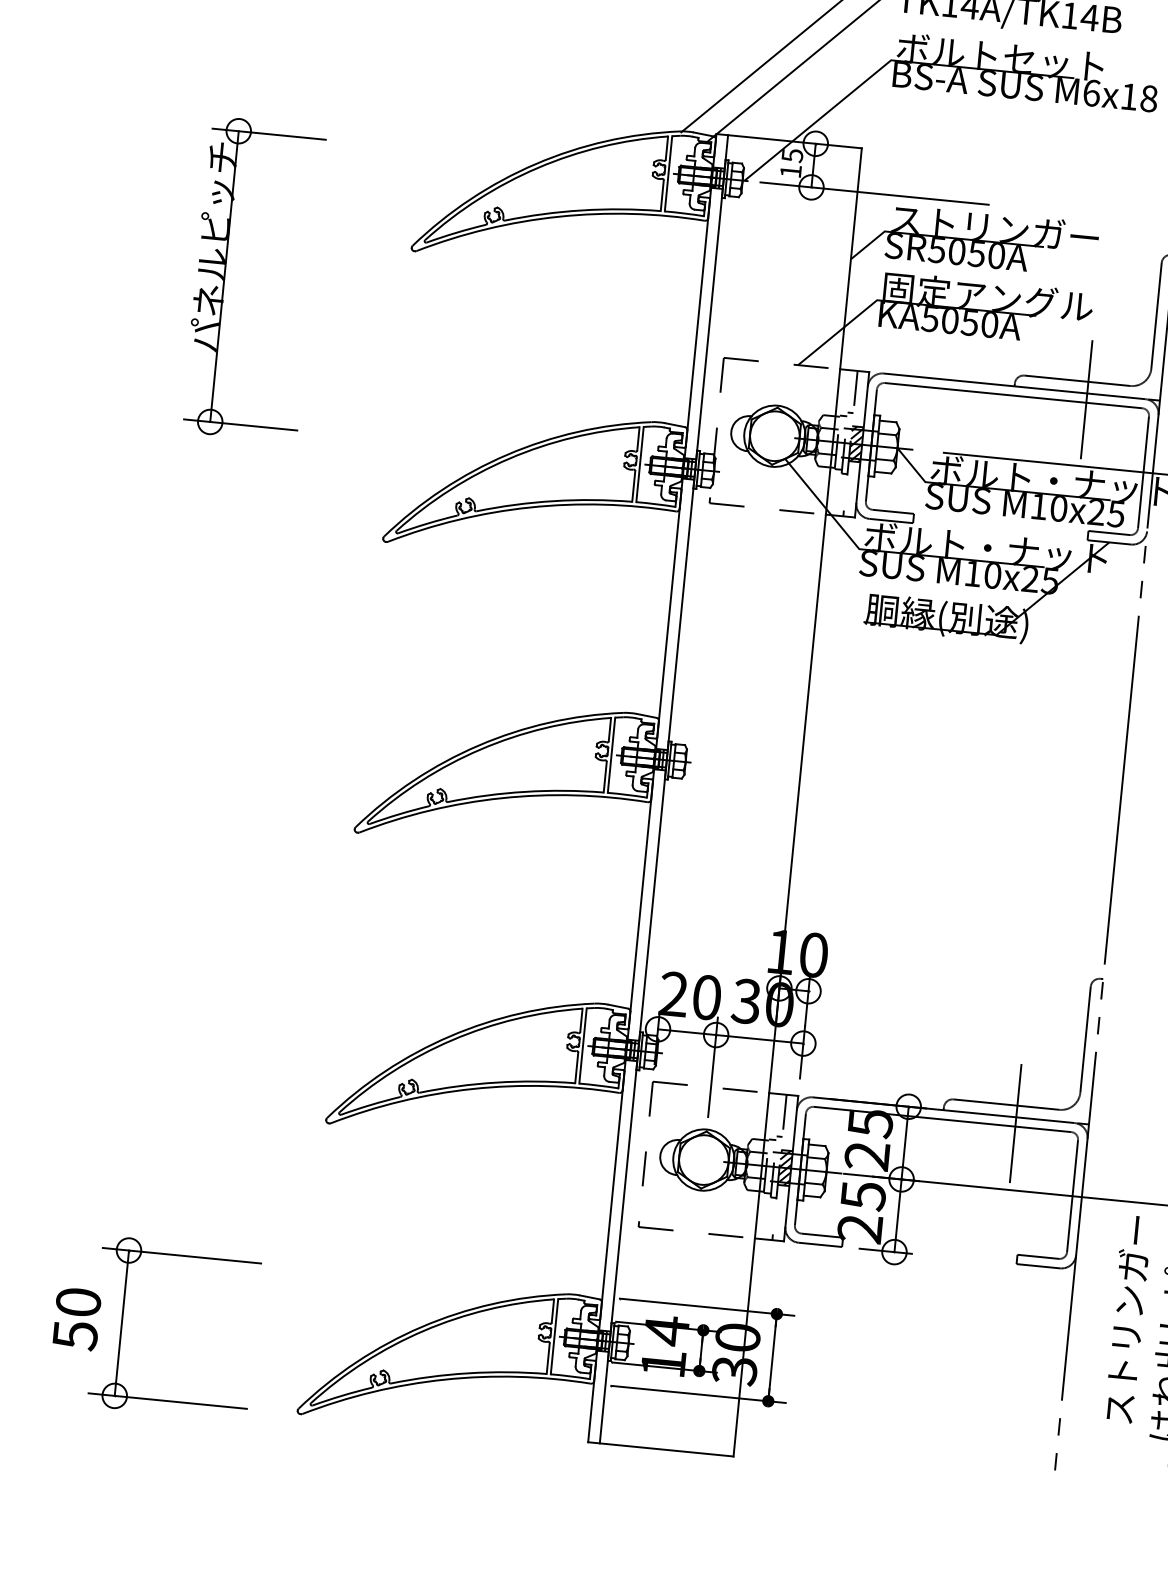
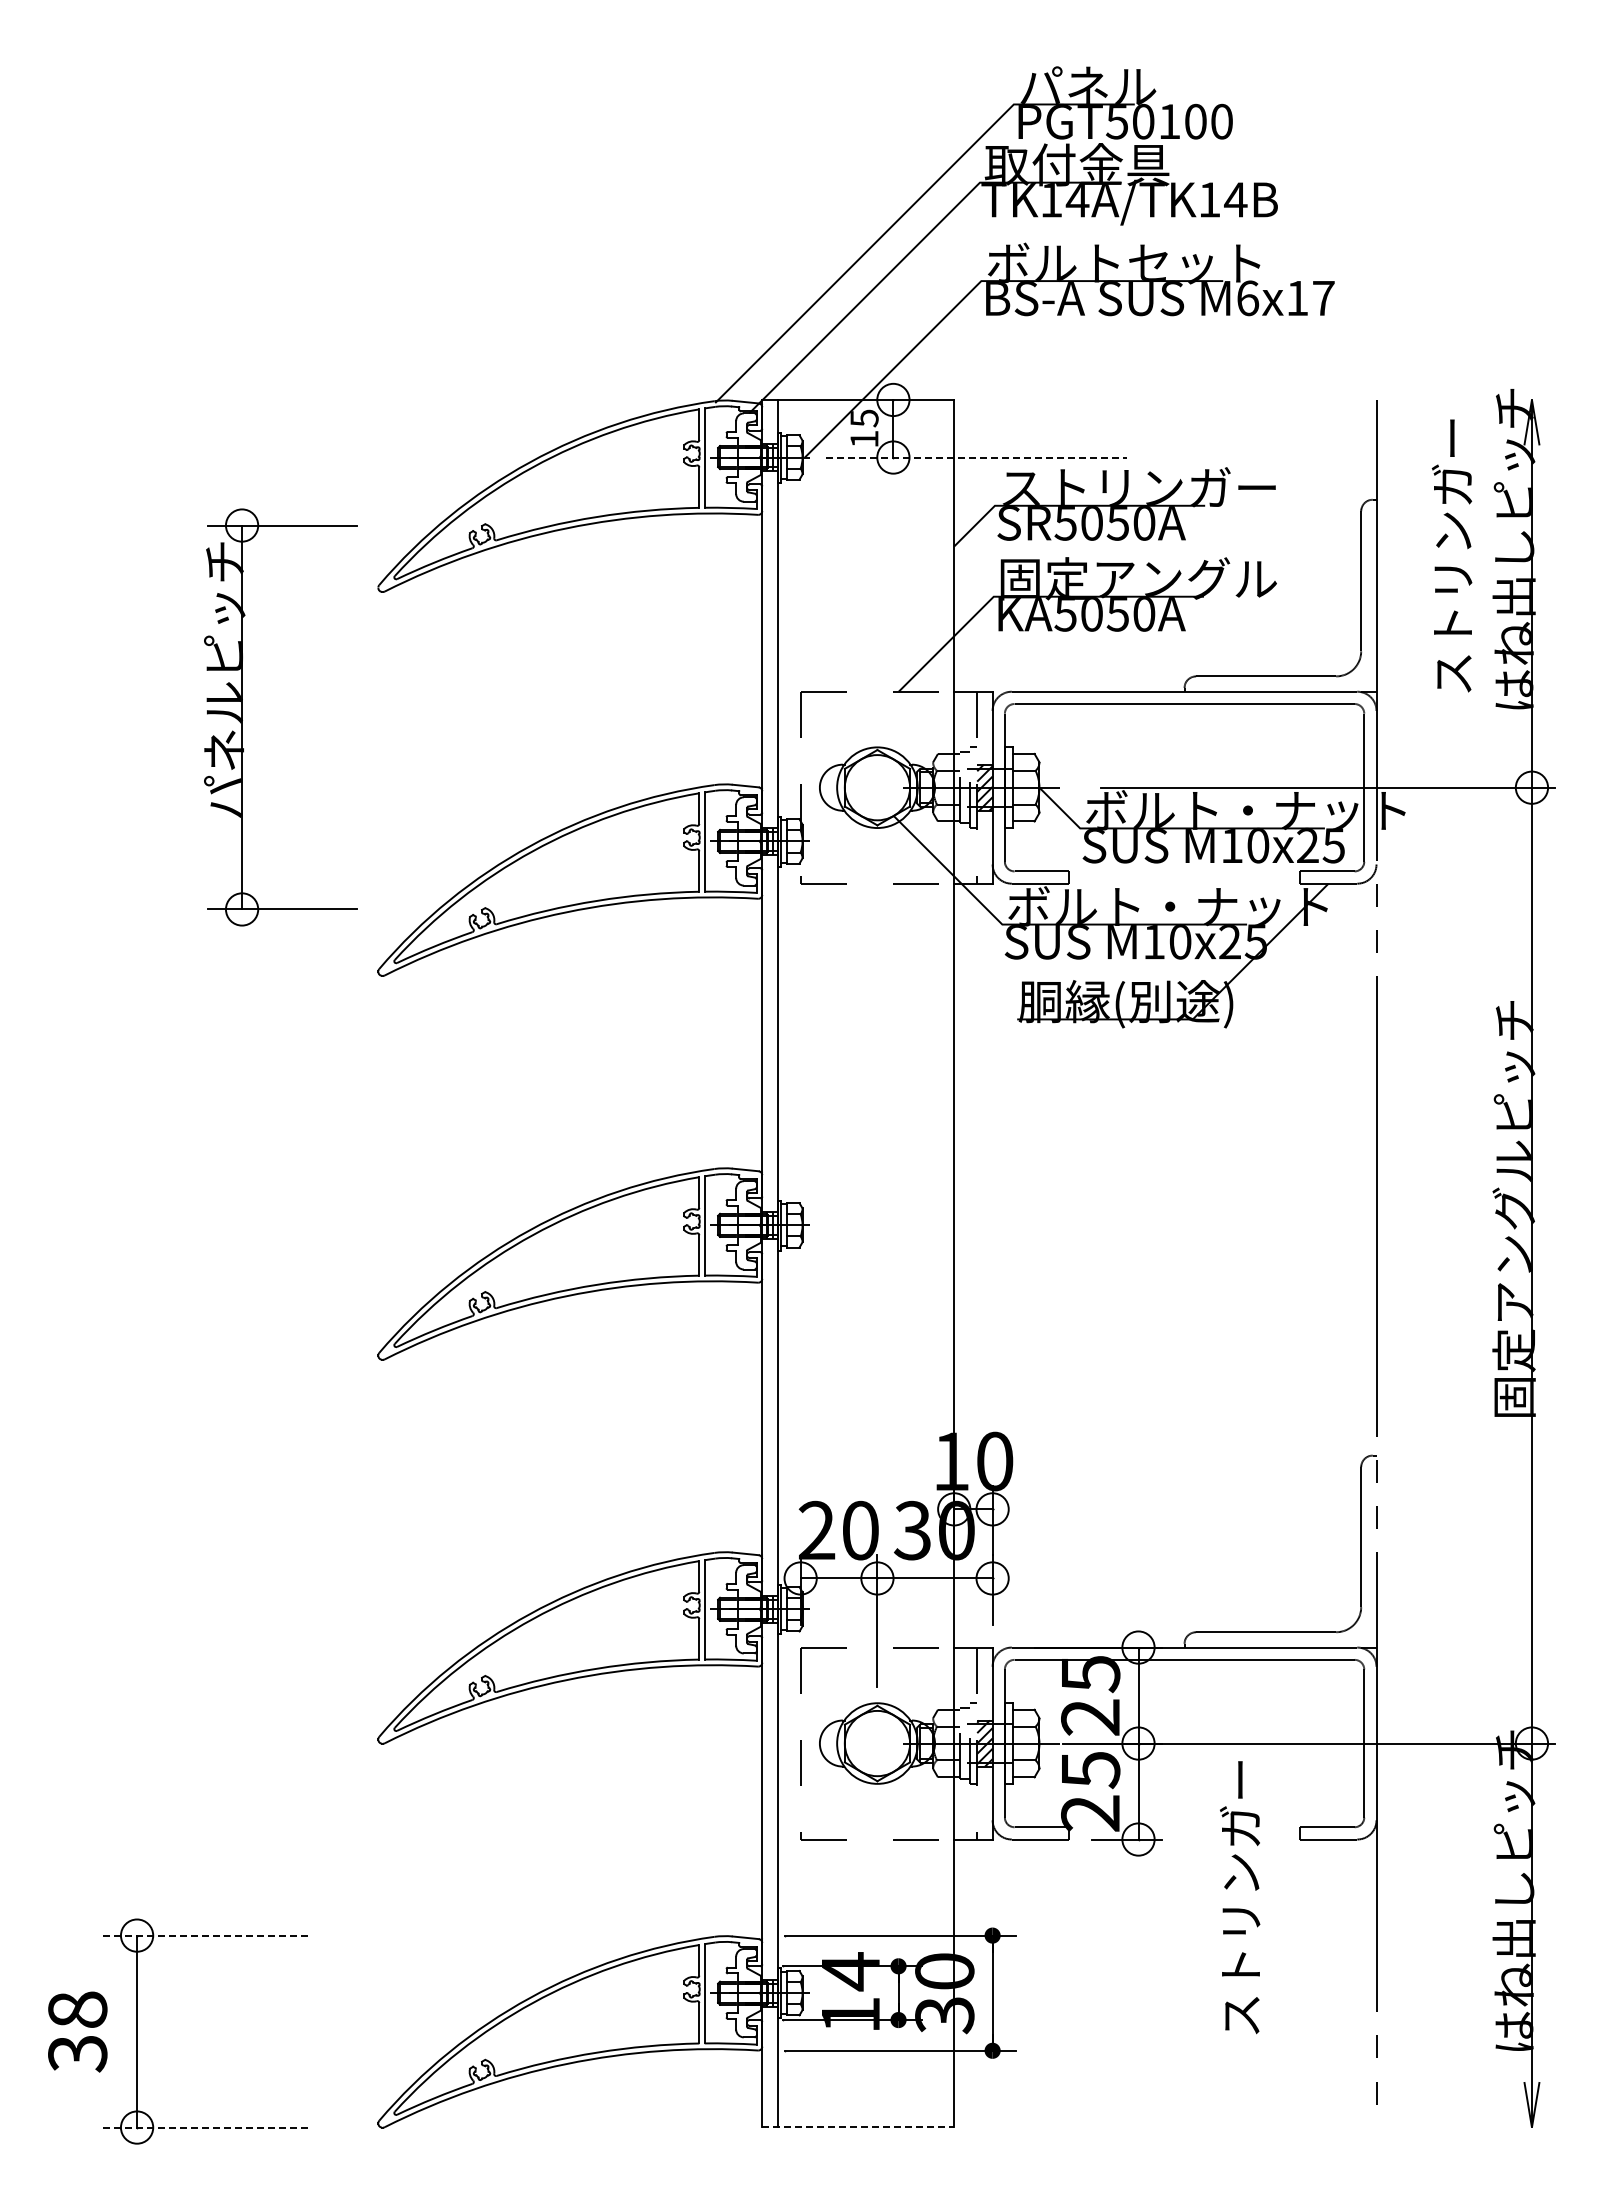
text: (1148, 98) -> (1323, 298), M6x18 -> M6x17
line: (874, 193) -> (976, 457), solid -> dashed
part: (224, 276) -> (242, 717), moved
line: (1086, 399) -> (1280, 699), removed
line: (1015, 1123) -> (1280, 1655), removed
line: (182, 1255) -> (207, 1935), solid -> dashed
text: (76, 1318) -> (77, 2031), 50 -> 38
text: (1127, 1319) -> (1240, 1897), moved
line: (168, 1401) -> (207, 2127), solid -> dashed
line: (661, 1449) -> (858, 2127), solid -> dashed

